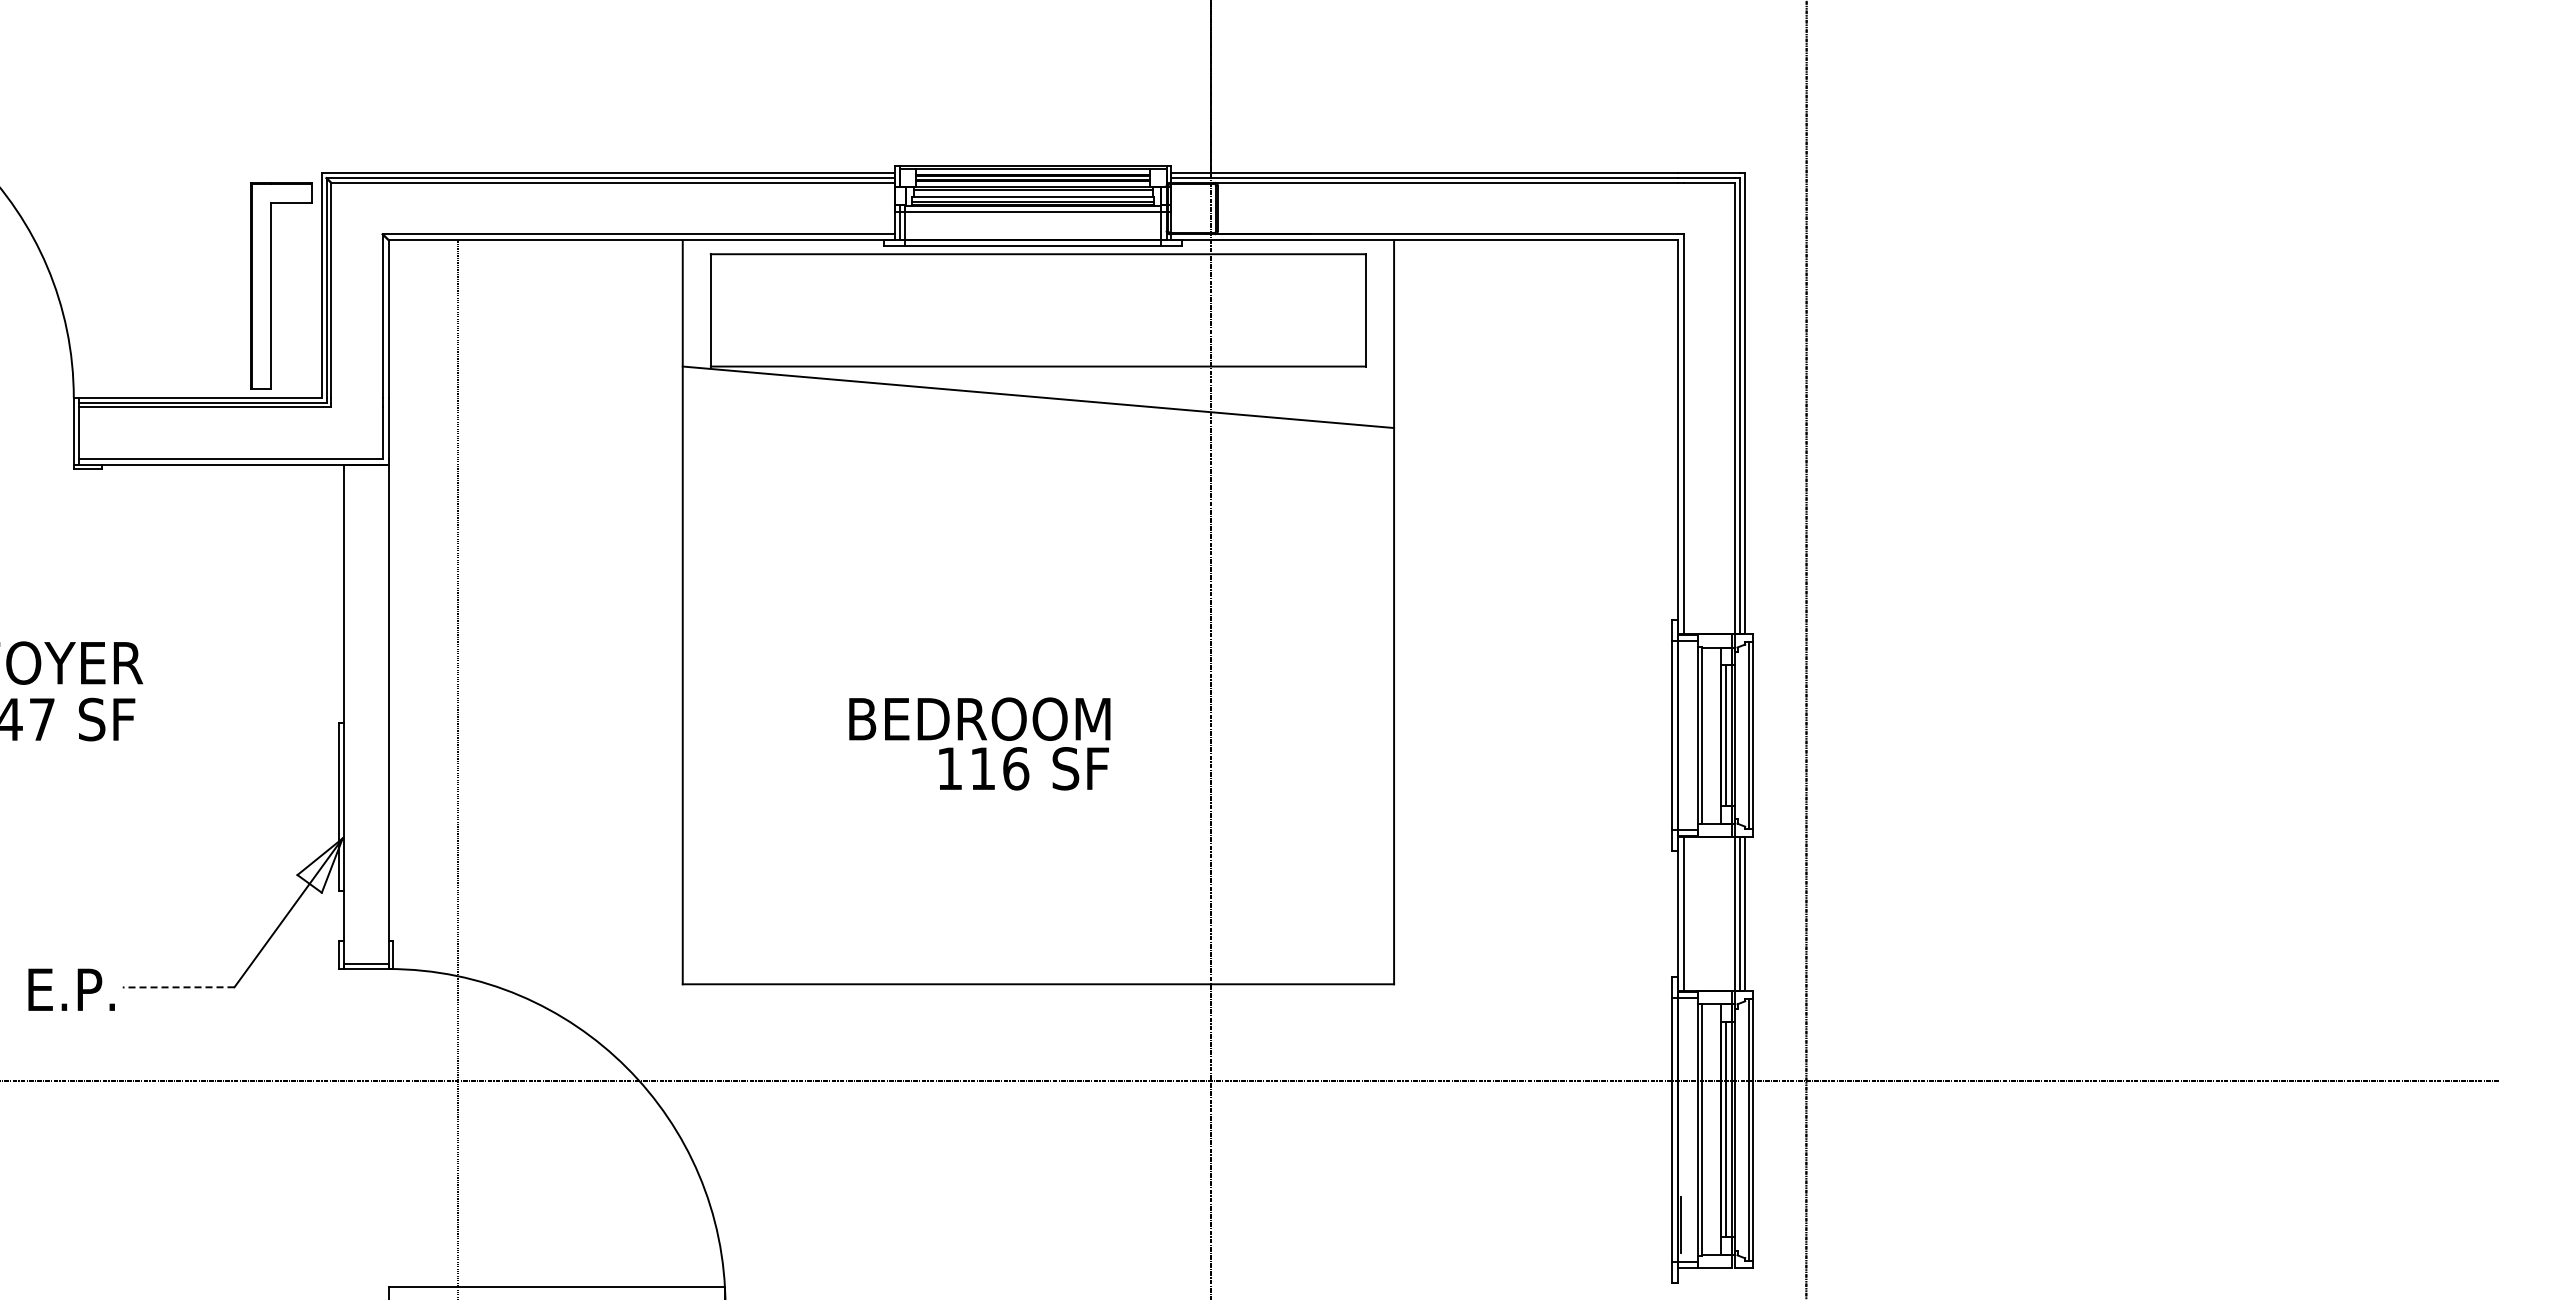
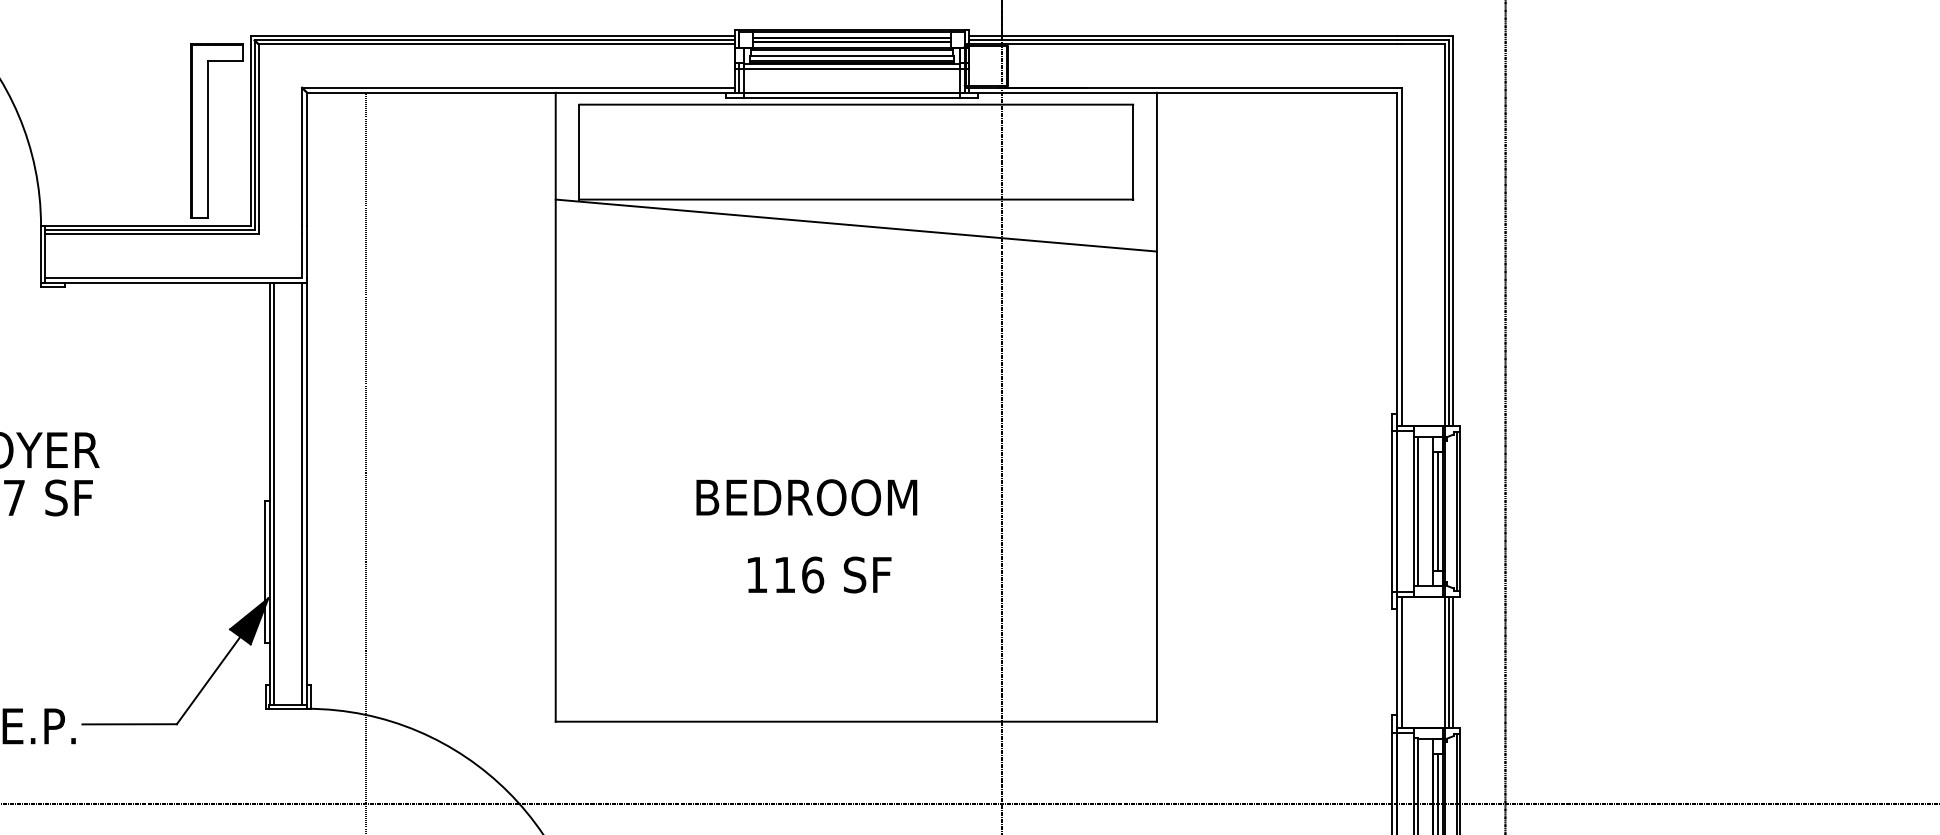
line: (349, 714) -> (274, 493), added
line: (382, 714) -> (301, 493), added
text: (1023, 768) -> (819, 574), moved
fill: (319, 865) -> (248, 621), added
line: (178, 987) -> (129, 724), dashed -> solid

